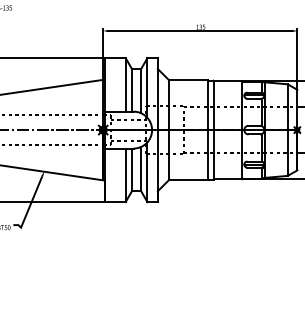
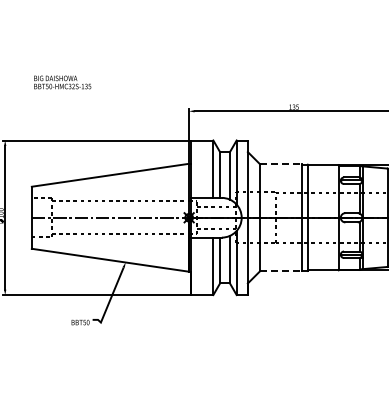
line: (188, 80) -> (280, 164), solid -> dashed
line: (188, 180) -> (280, 271), solid -> dashed

